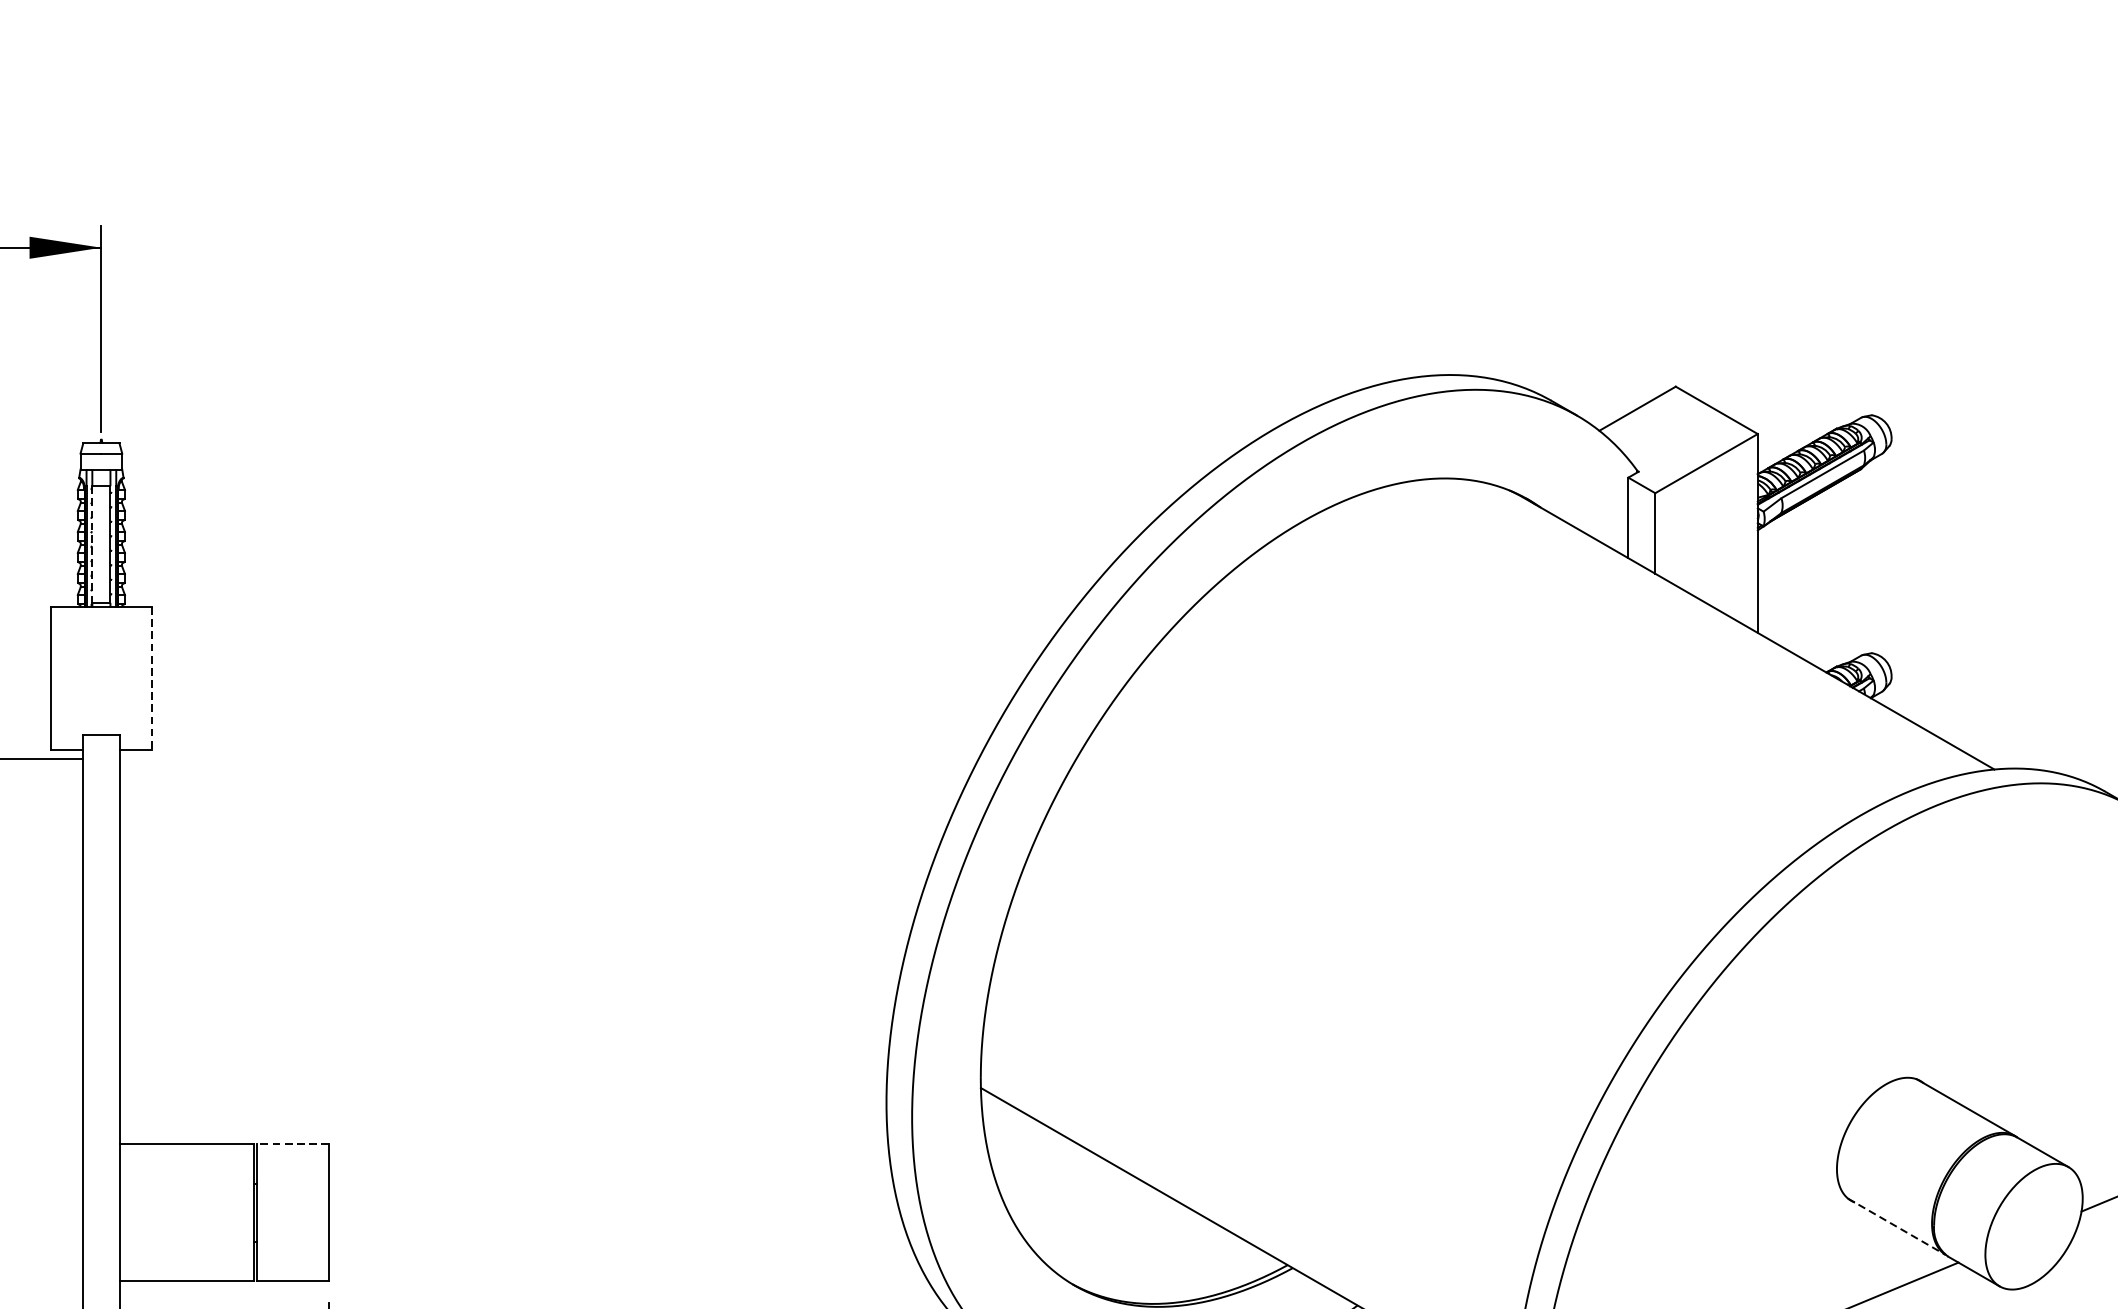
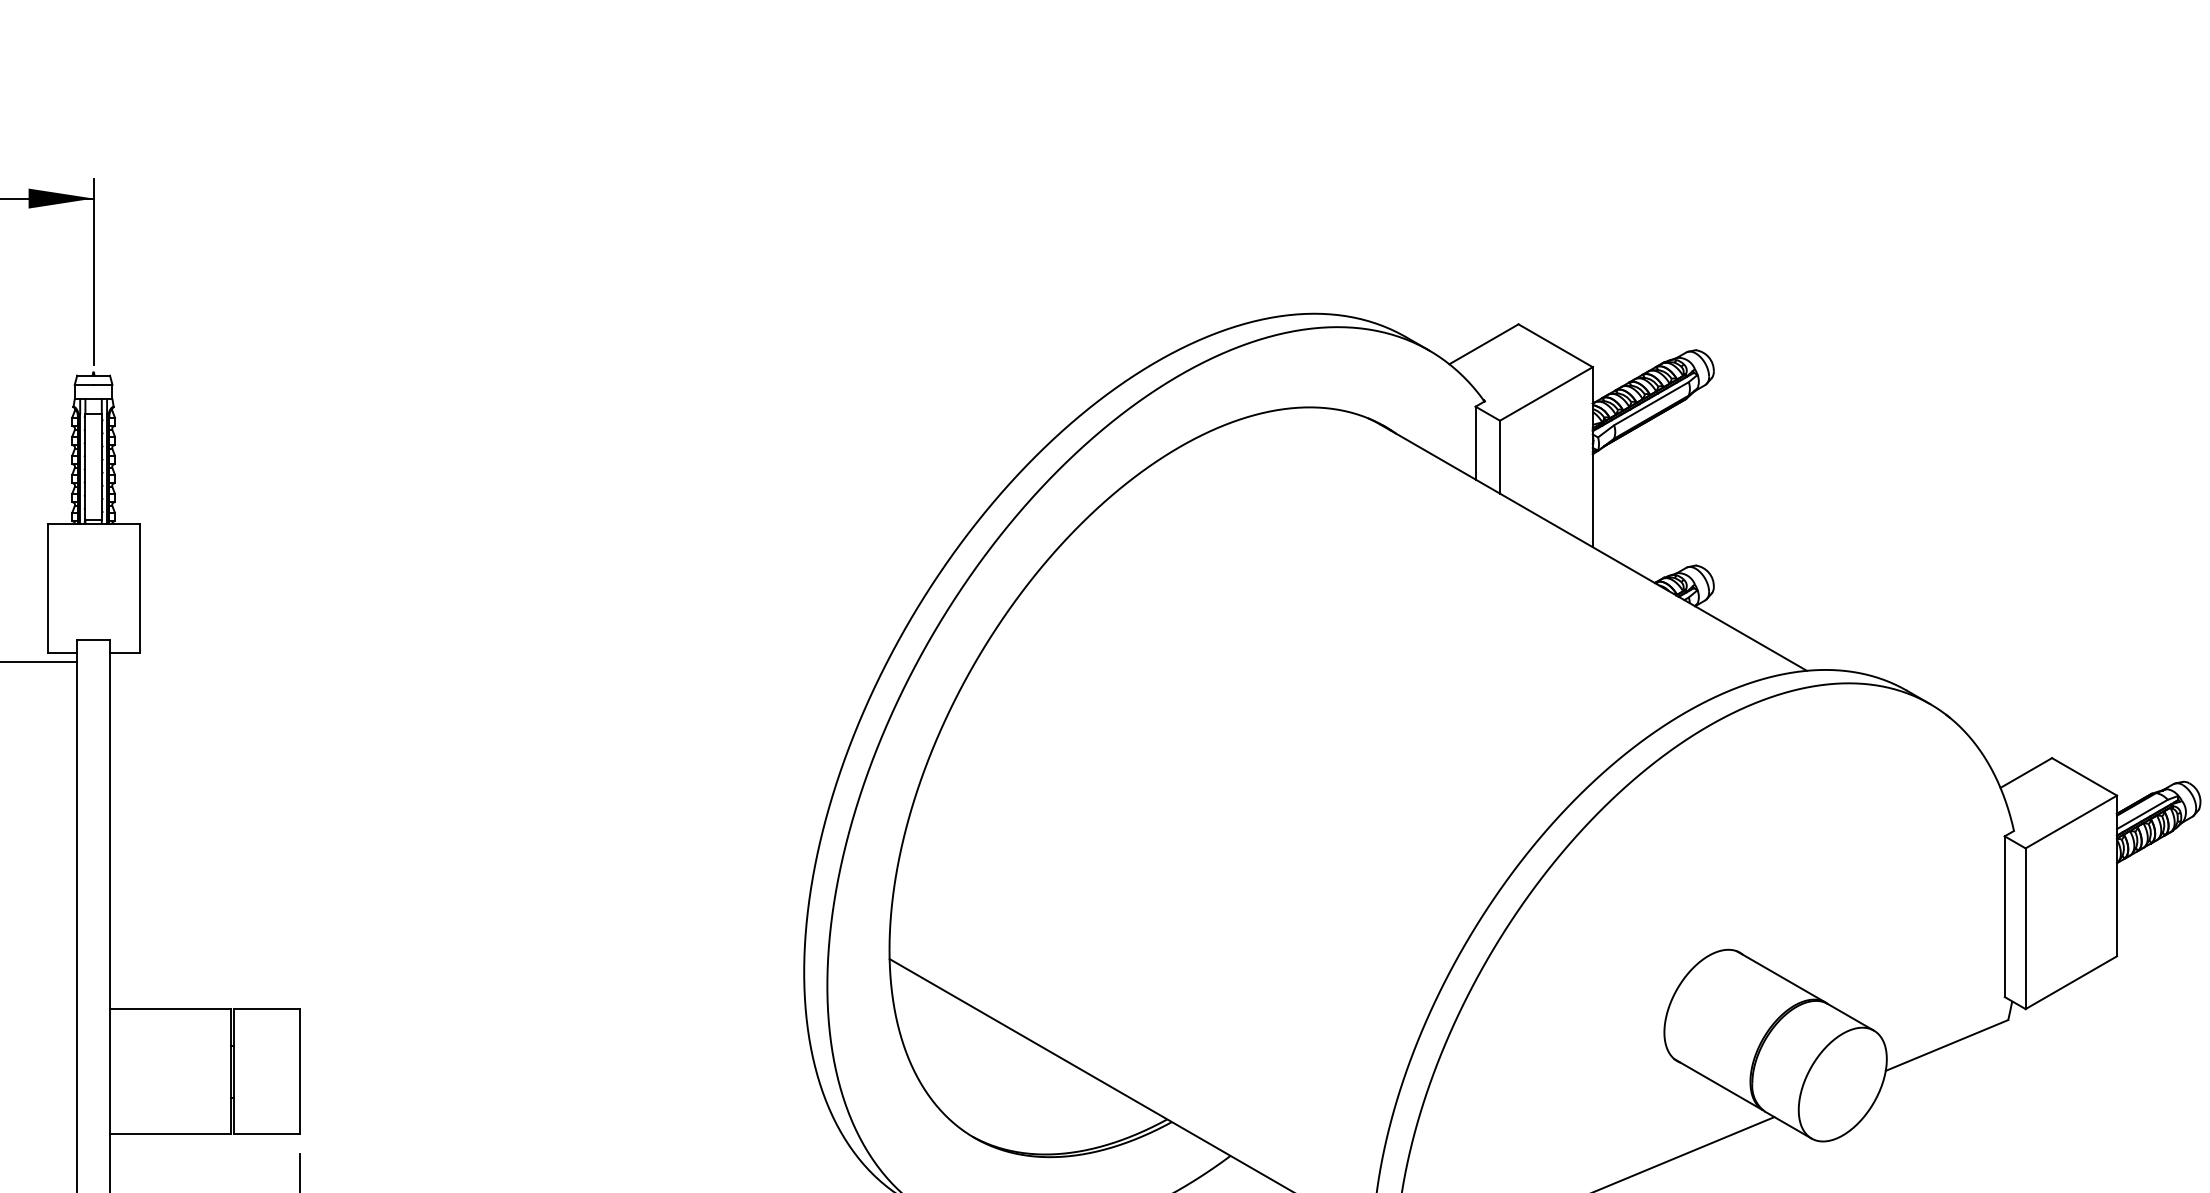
line: (92, 544) -> (85, 467), dashed -> solid
line: (152, 678) -> (139, 588), dashed -> solid
line: (292, 1143) -> (266, 1009), dashed -> solid
line: (1897, 1226) -> (1719, 1084), dashed -> solid

